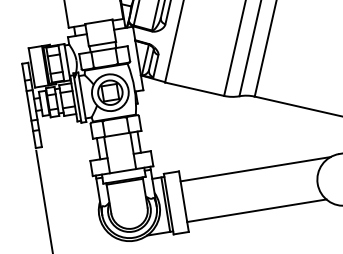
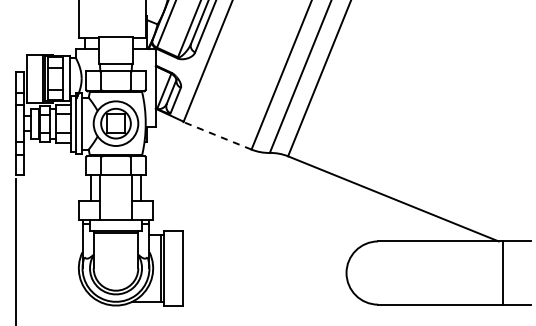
line: (194, 88) -> (217, 135), solid -> dashed
line: (255, 169) -> (274, 243), removed
line: (256, 210) -> (268, 293), removed

